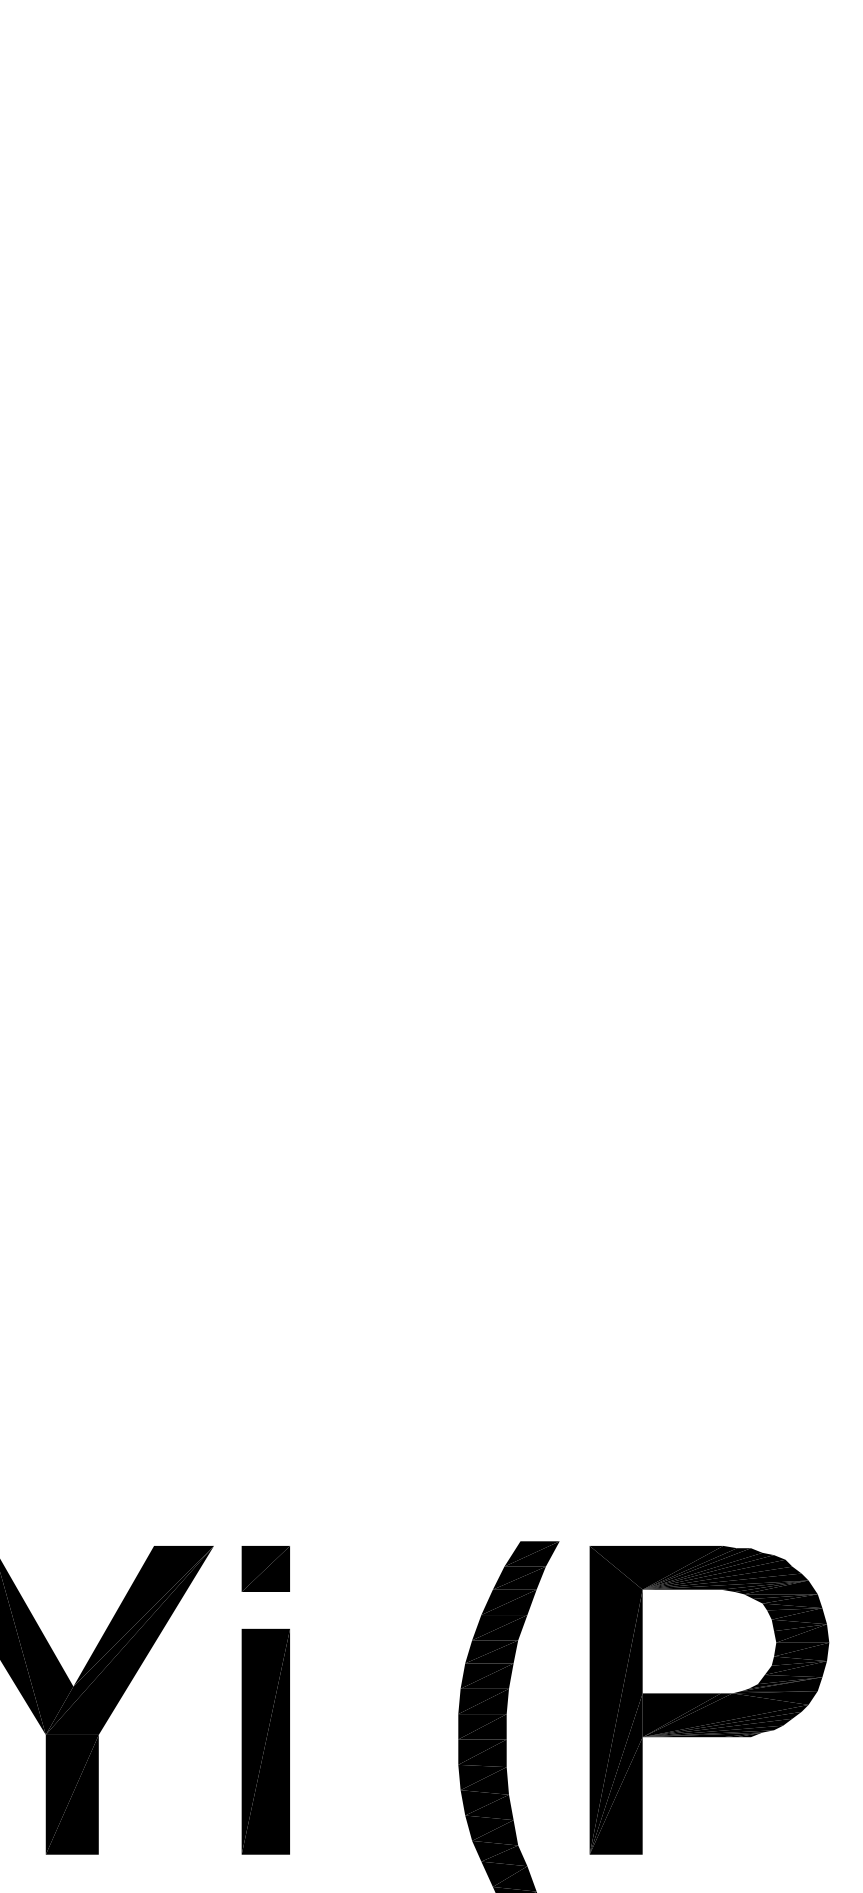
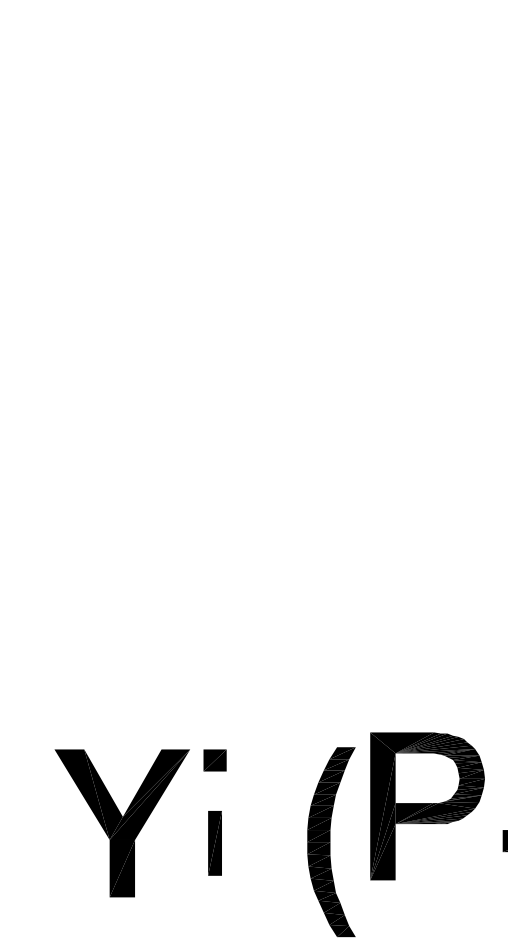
part: (709, 1700) -> (427, 806), moved
part: (264, 1742) -> (214, 843), size x0.6

